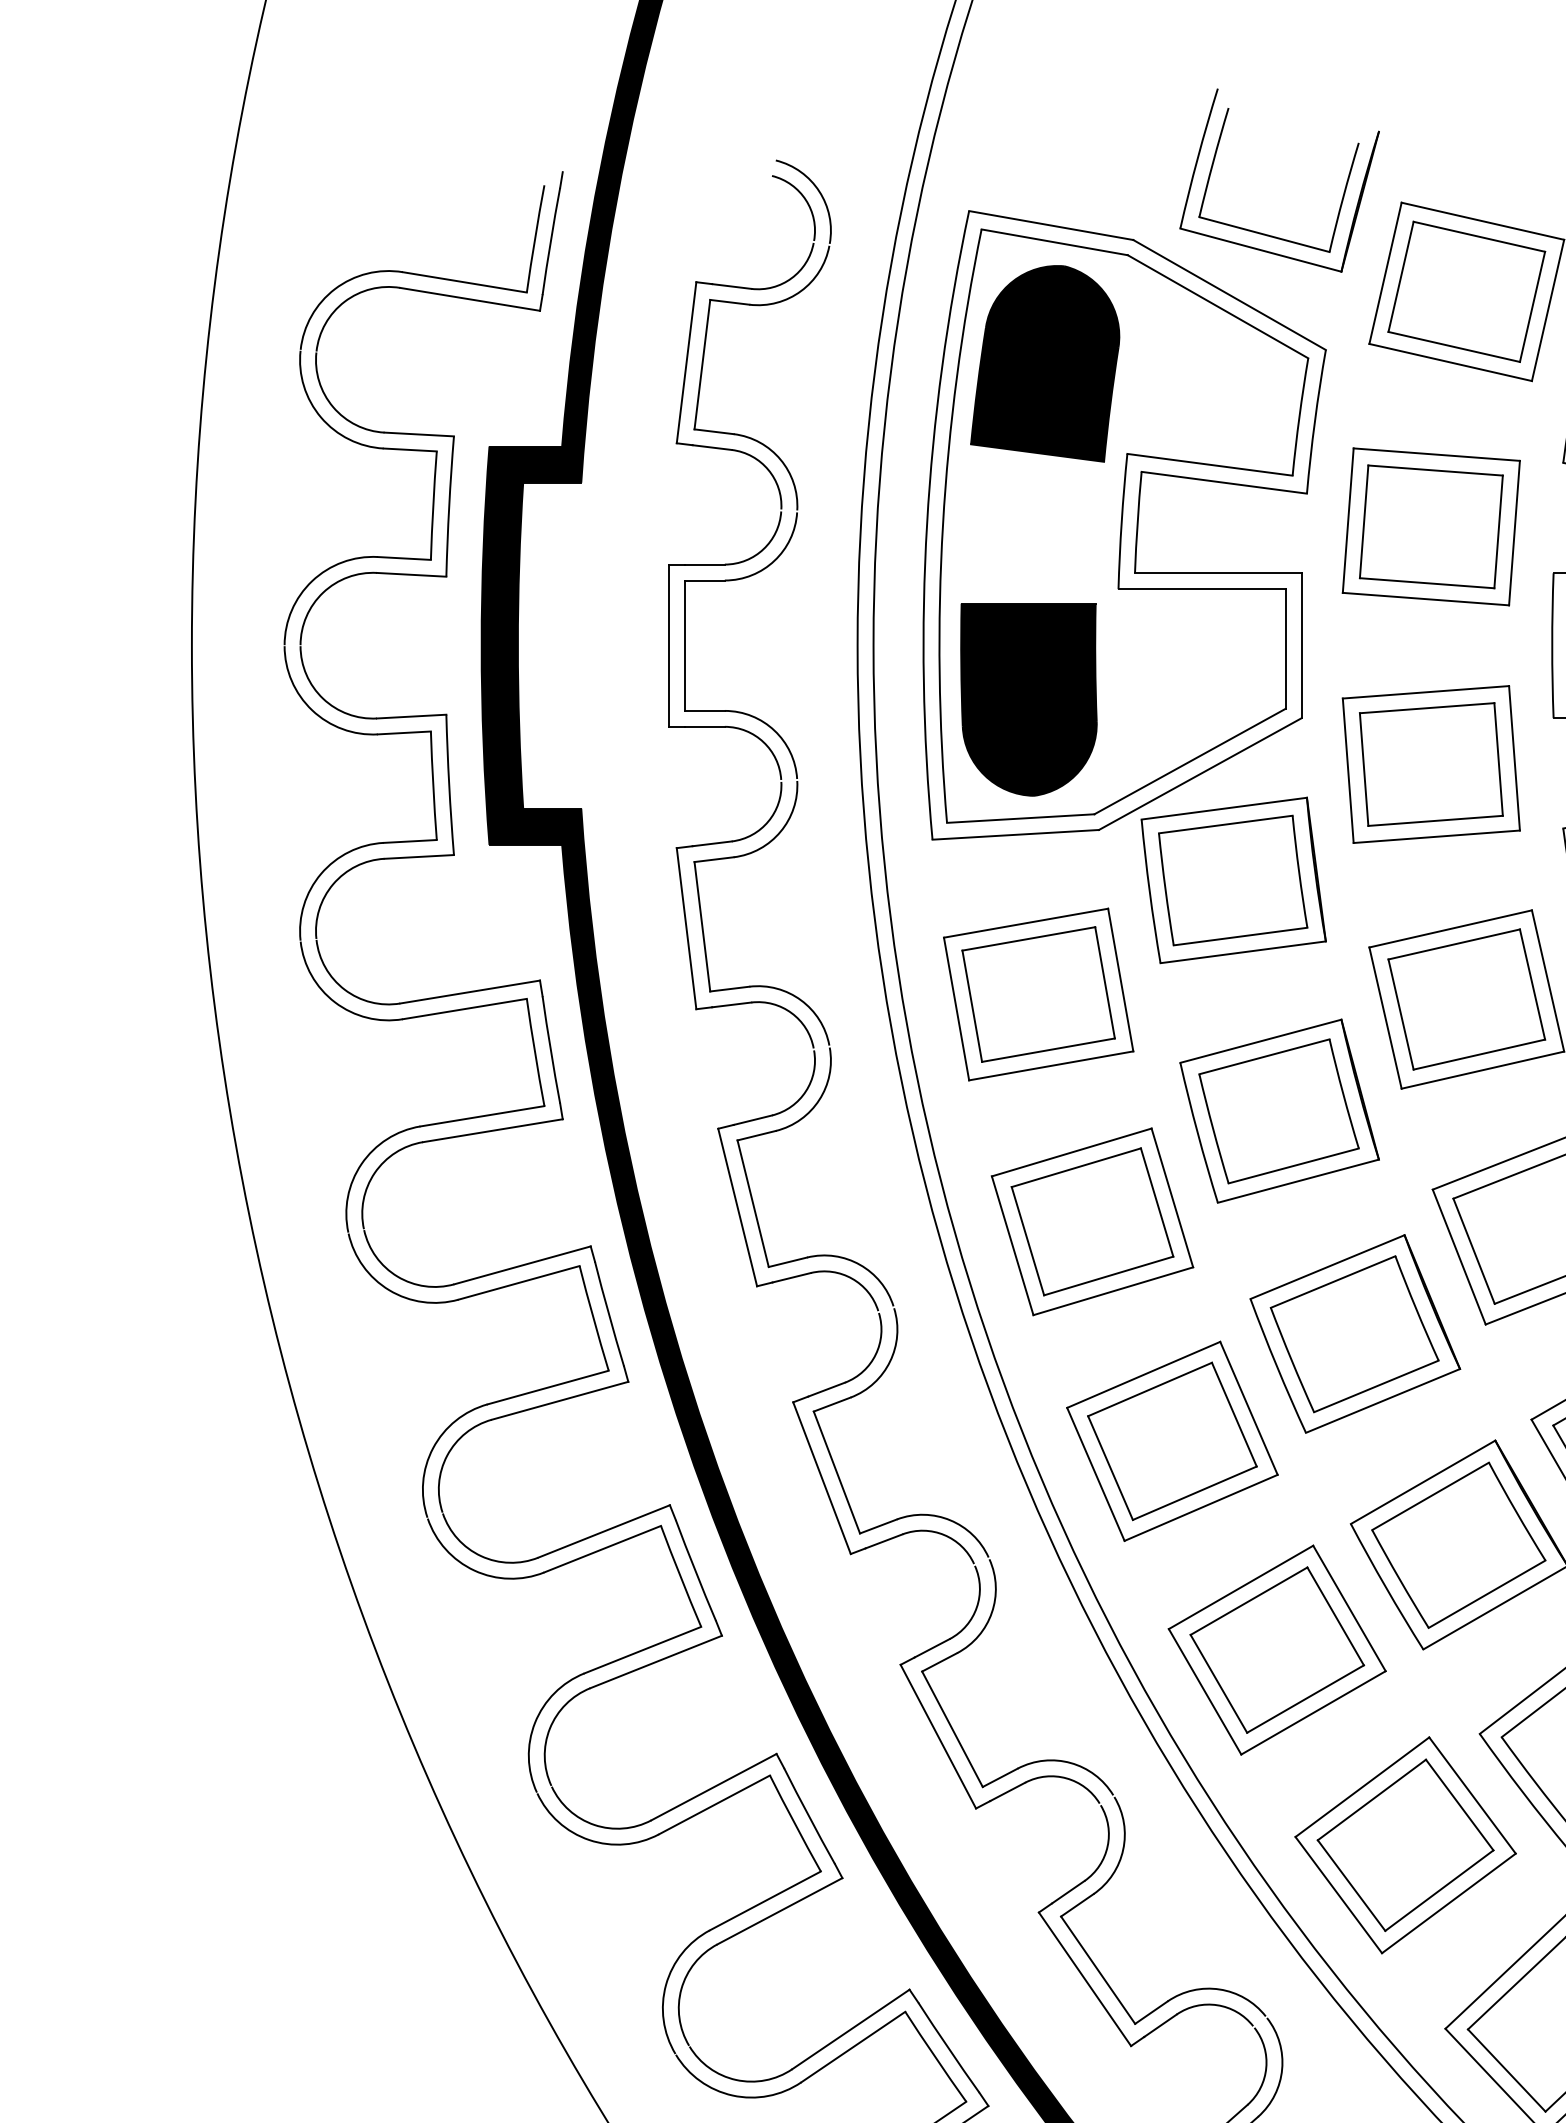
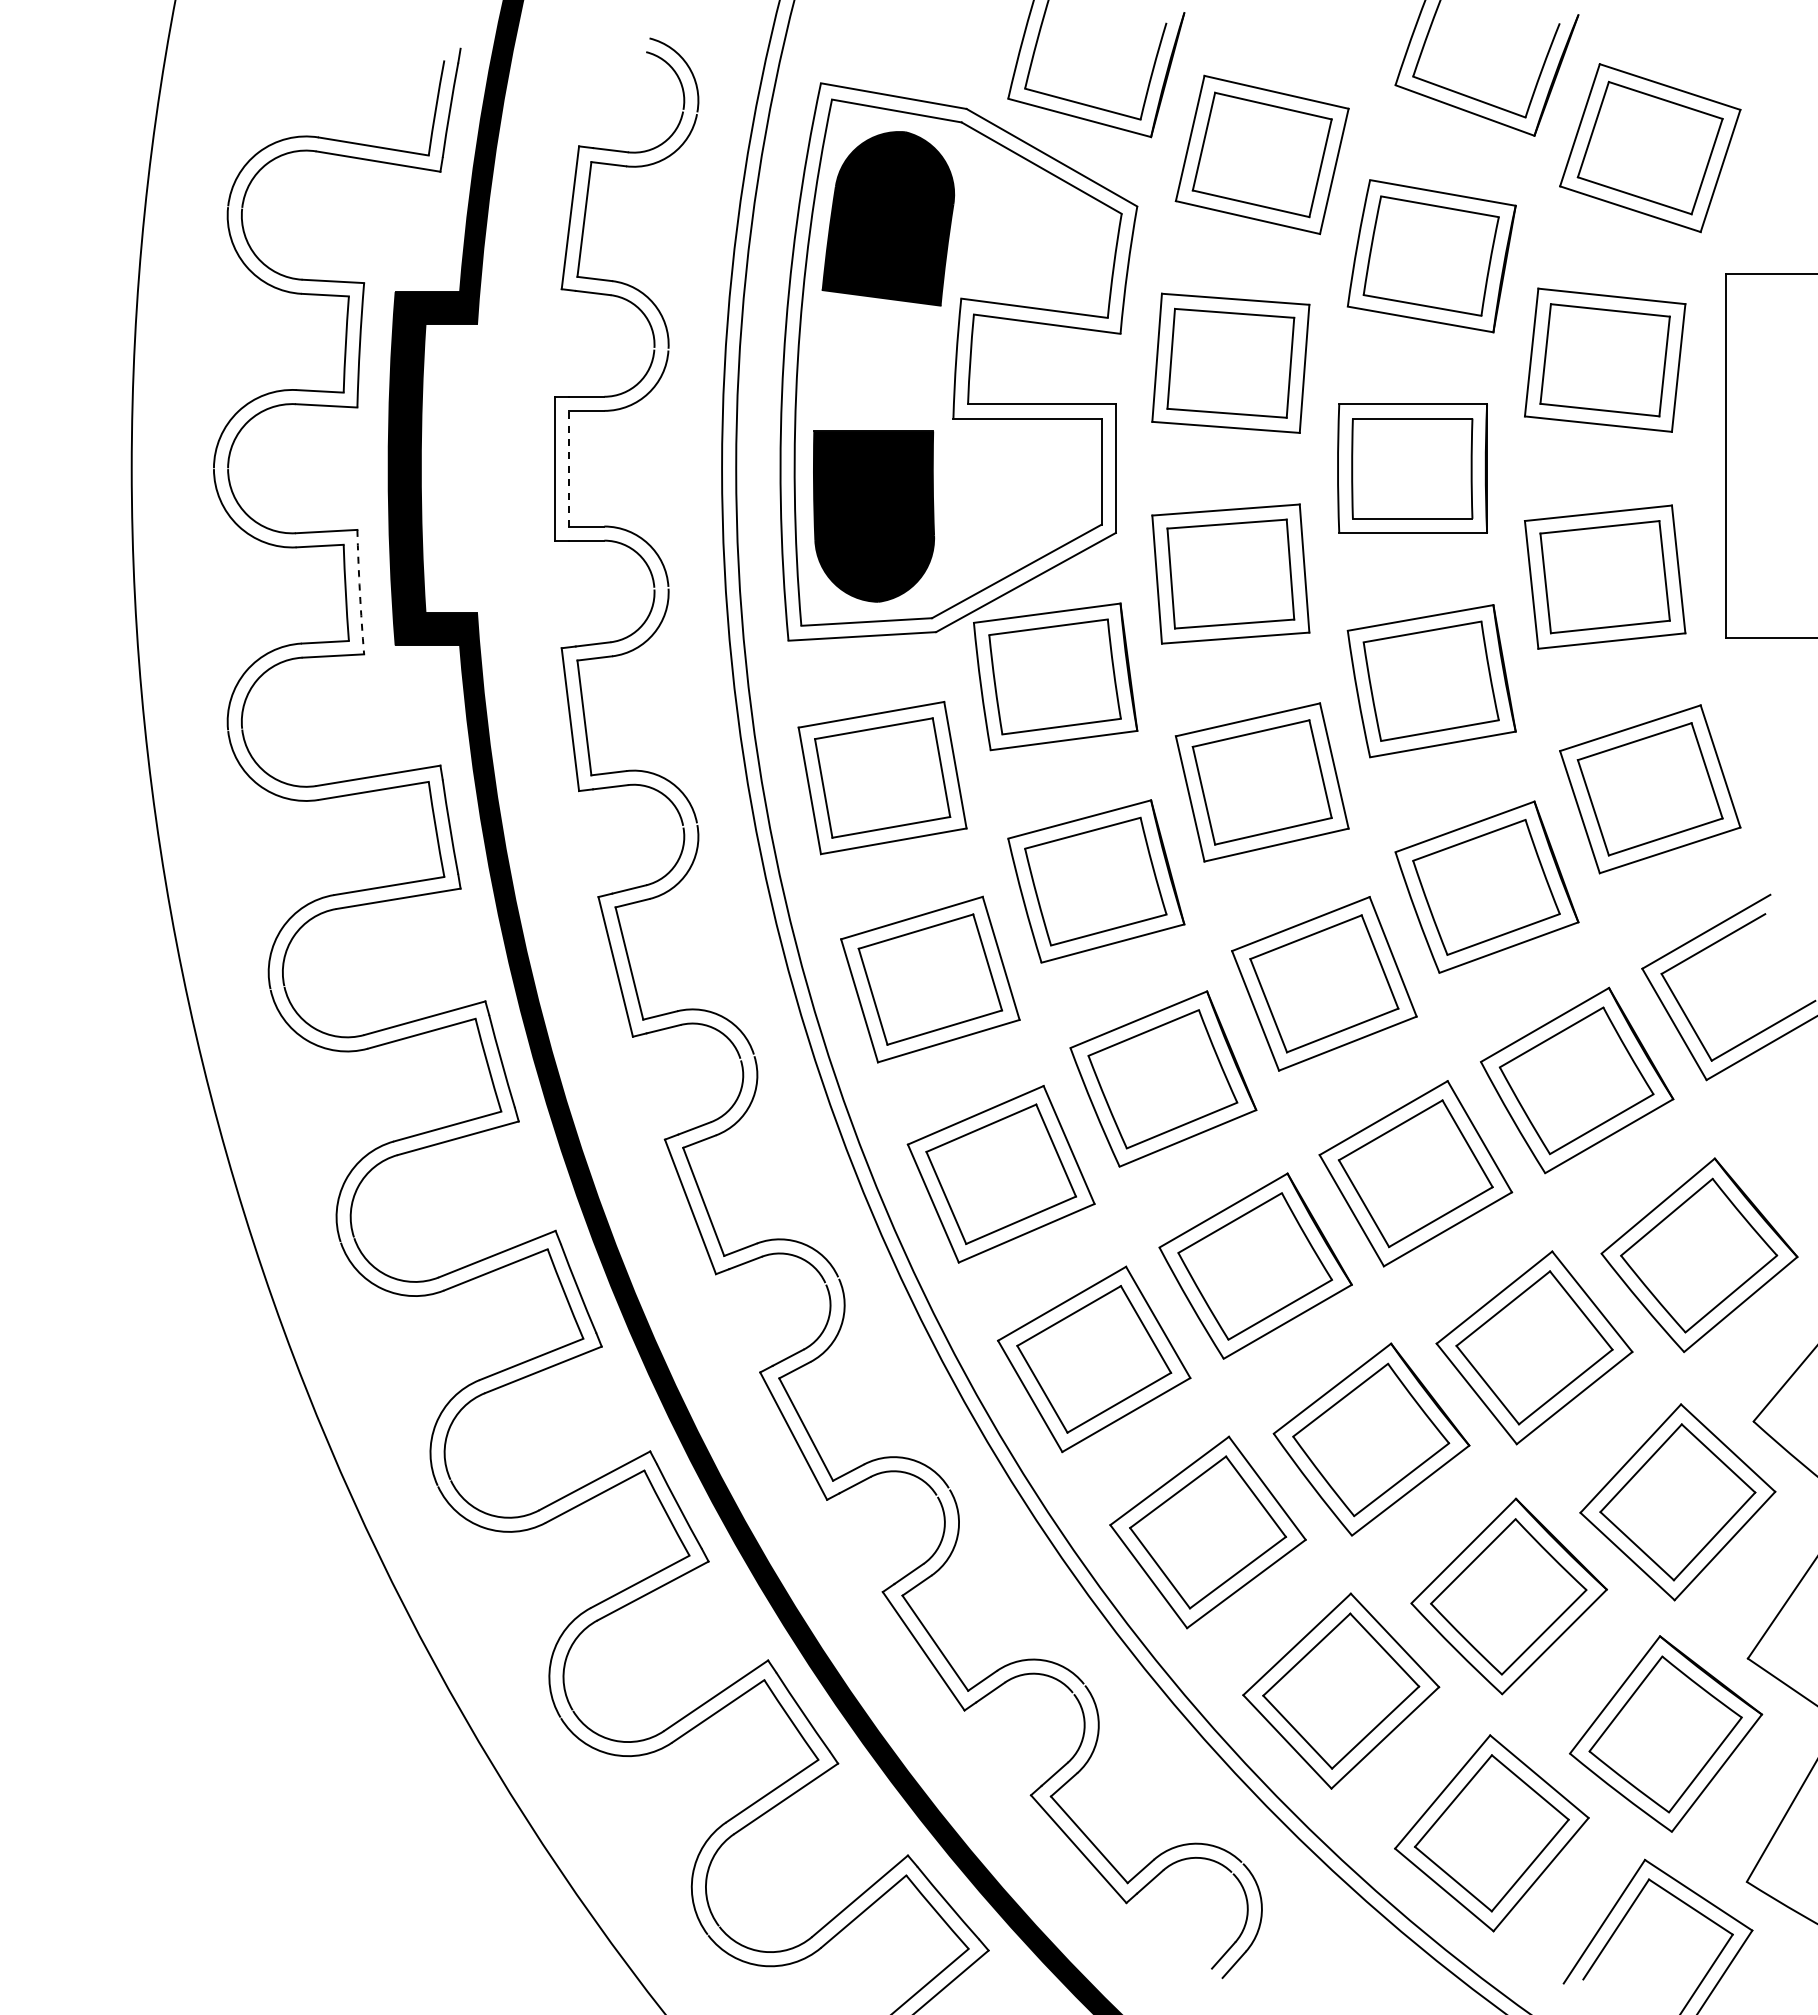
line: (685, 645) -> (569, 468), solid -> dashed
arc: (448, 785) -> (359, 592), solid -> dashed

